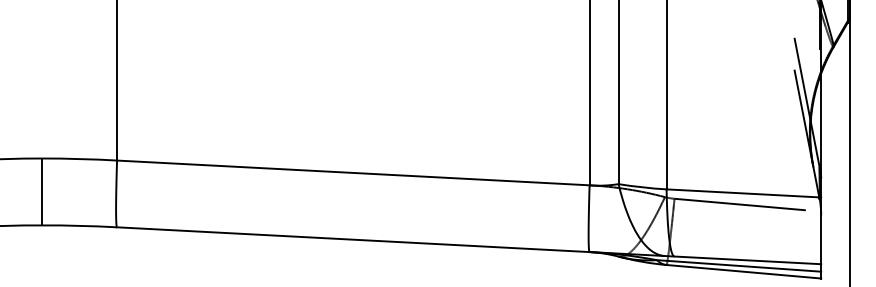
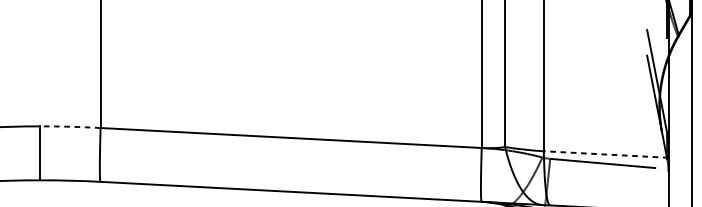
arc: (79, 159) -> (70, 127), solid -> dashed
line: (743, 193) -> (605, 154), solid -> dashed

